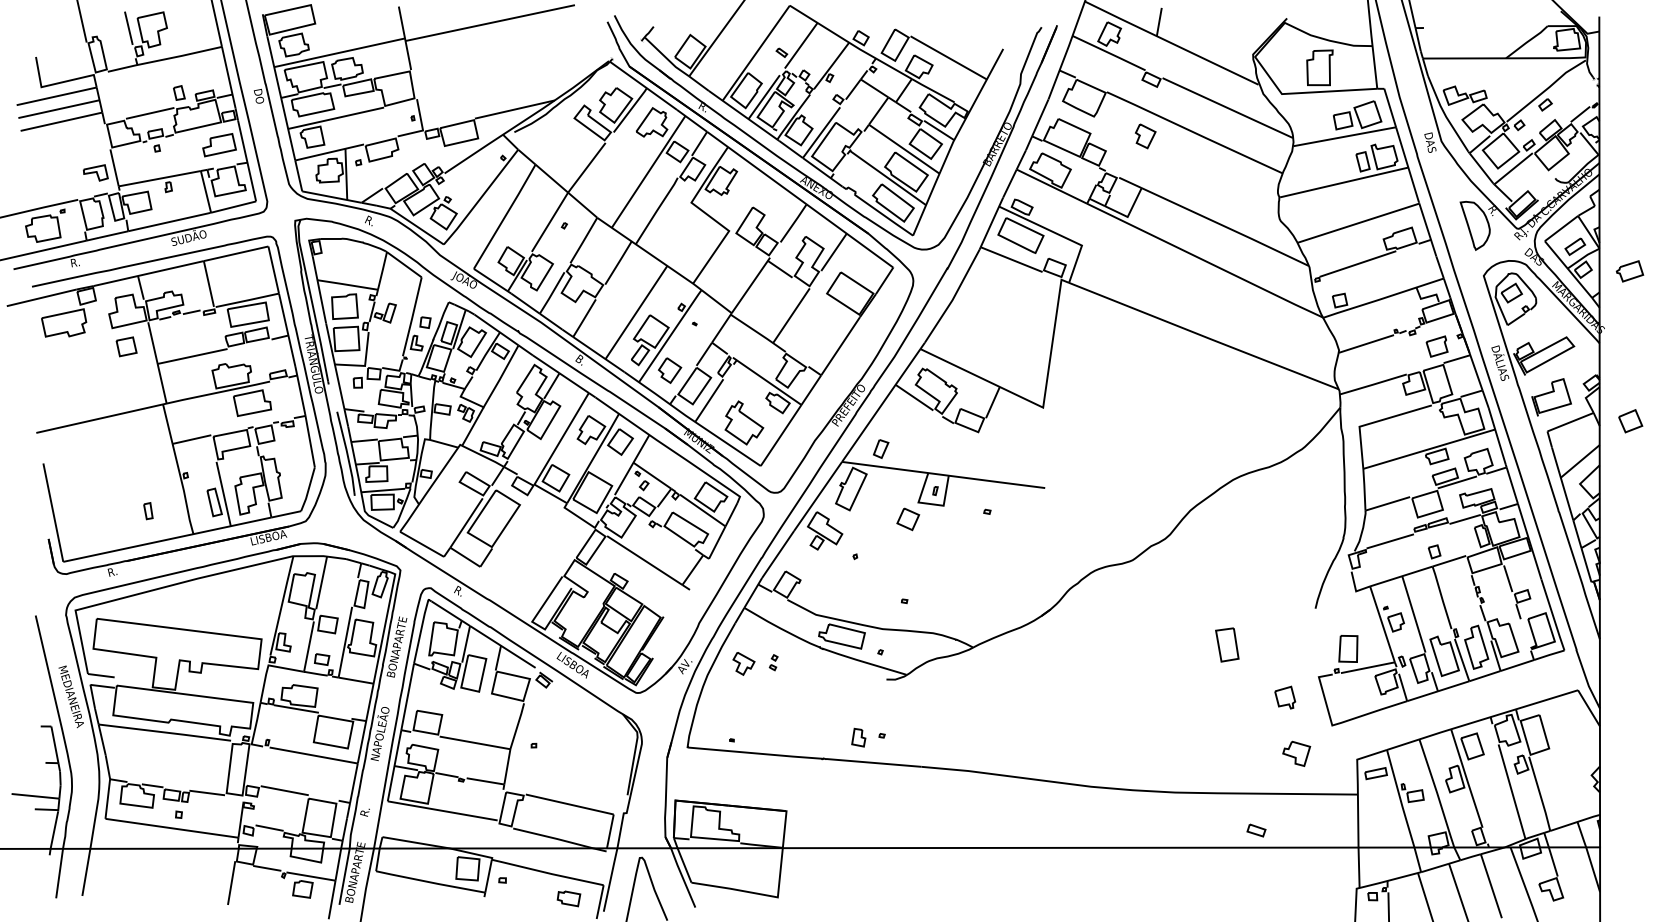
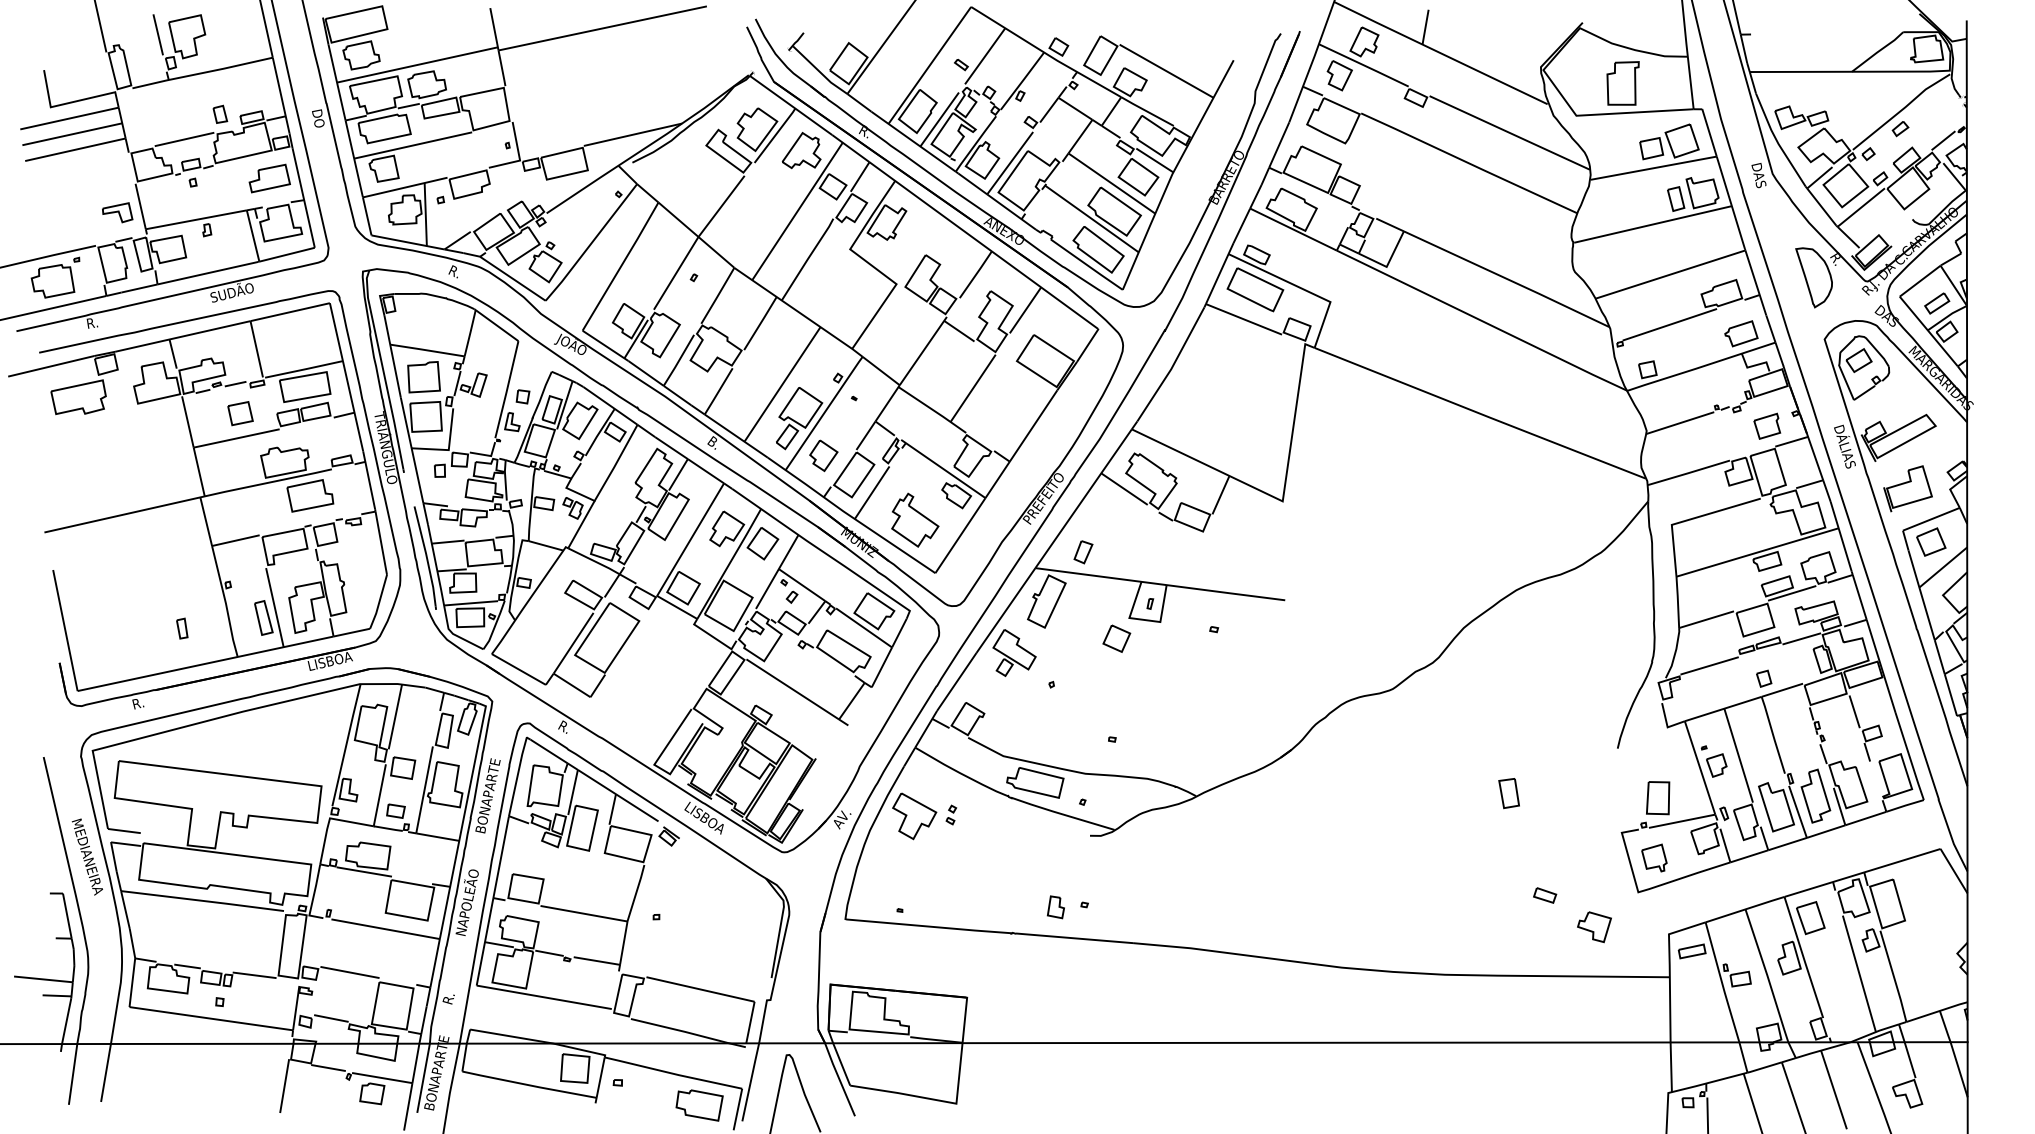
part: (1145, 136) -> (1339, 75), moved
part: (1630, 271) -> (1741, 333), moved
part: (126, 346) -> (240, 413), moved
part: (1630, 420) -> (1931, 541), moved
part: (1226, 645) -> (1508, 793), size x0.71
part: (743, 663) -> (914, 816), size x1.67
part: (1285, 697) -> (1654, 857), moved
part: (1256, 830) -> (1545, 895), moved
part: (568, 898) -> (699, 1105), size x1.67

